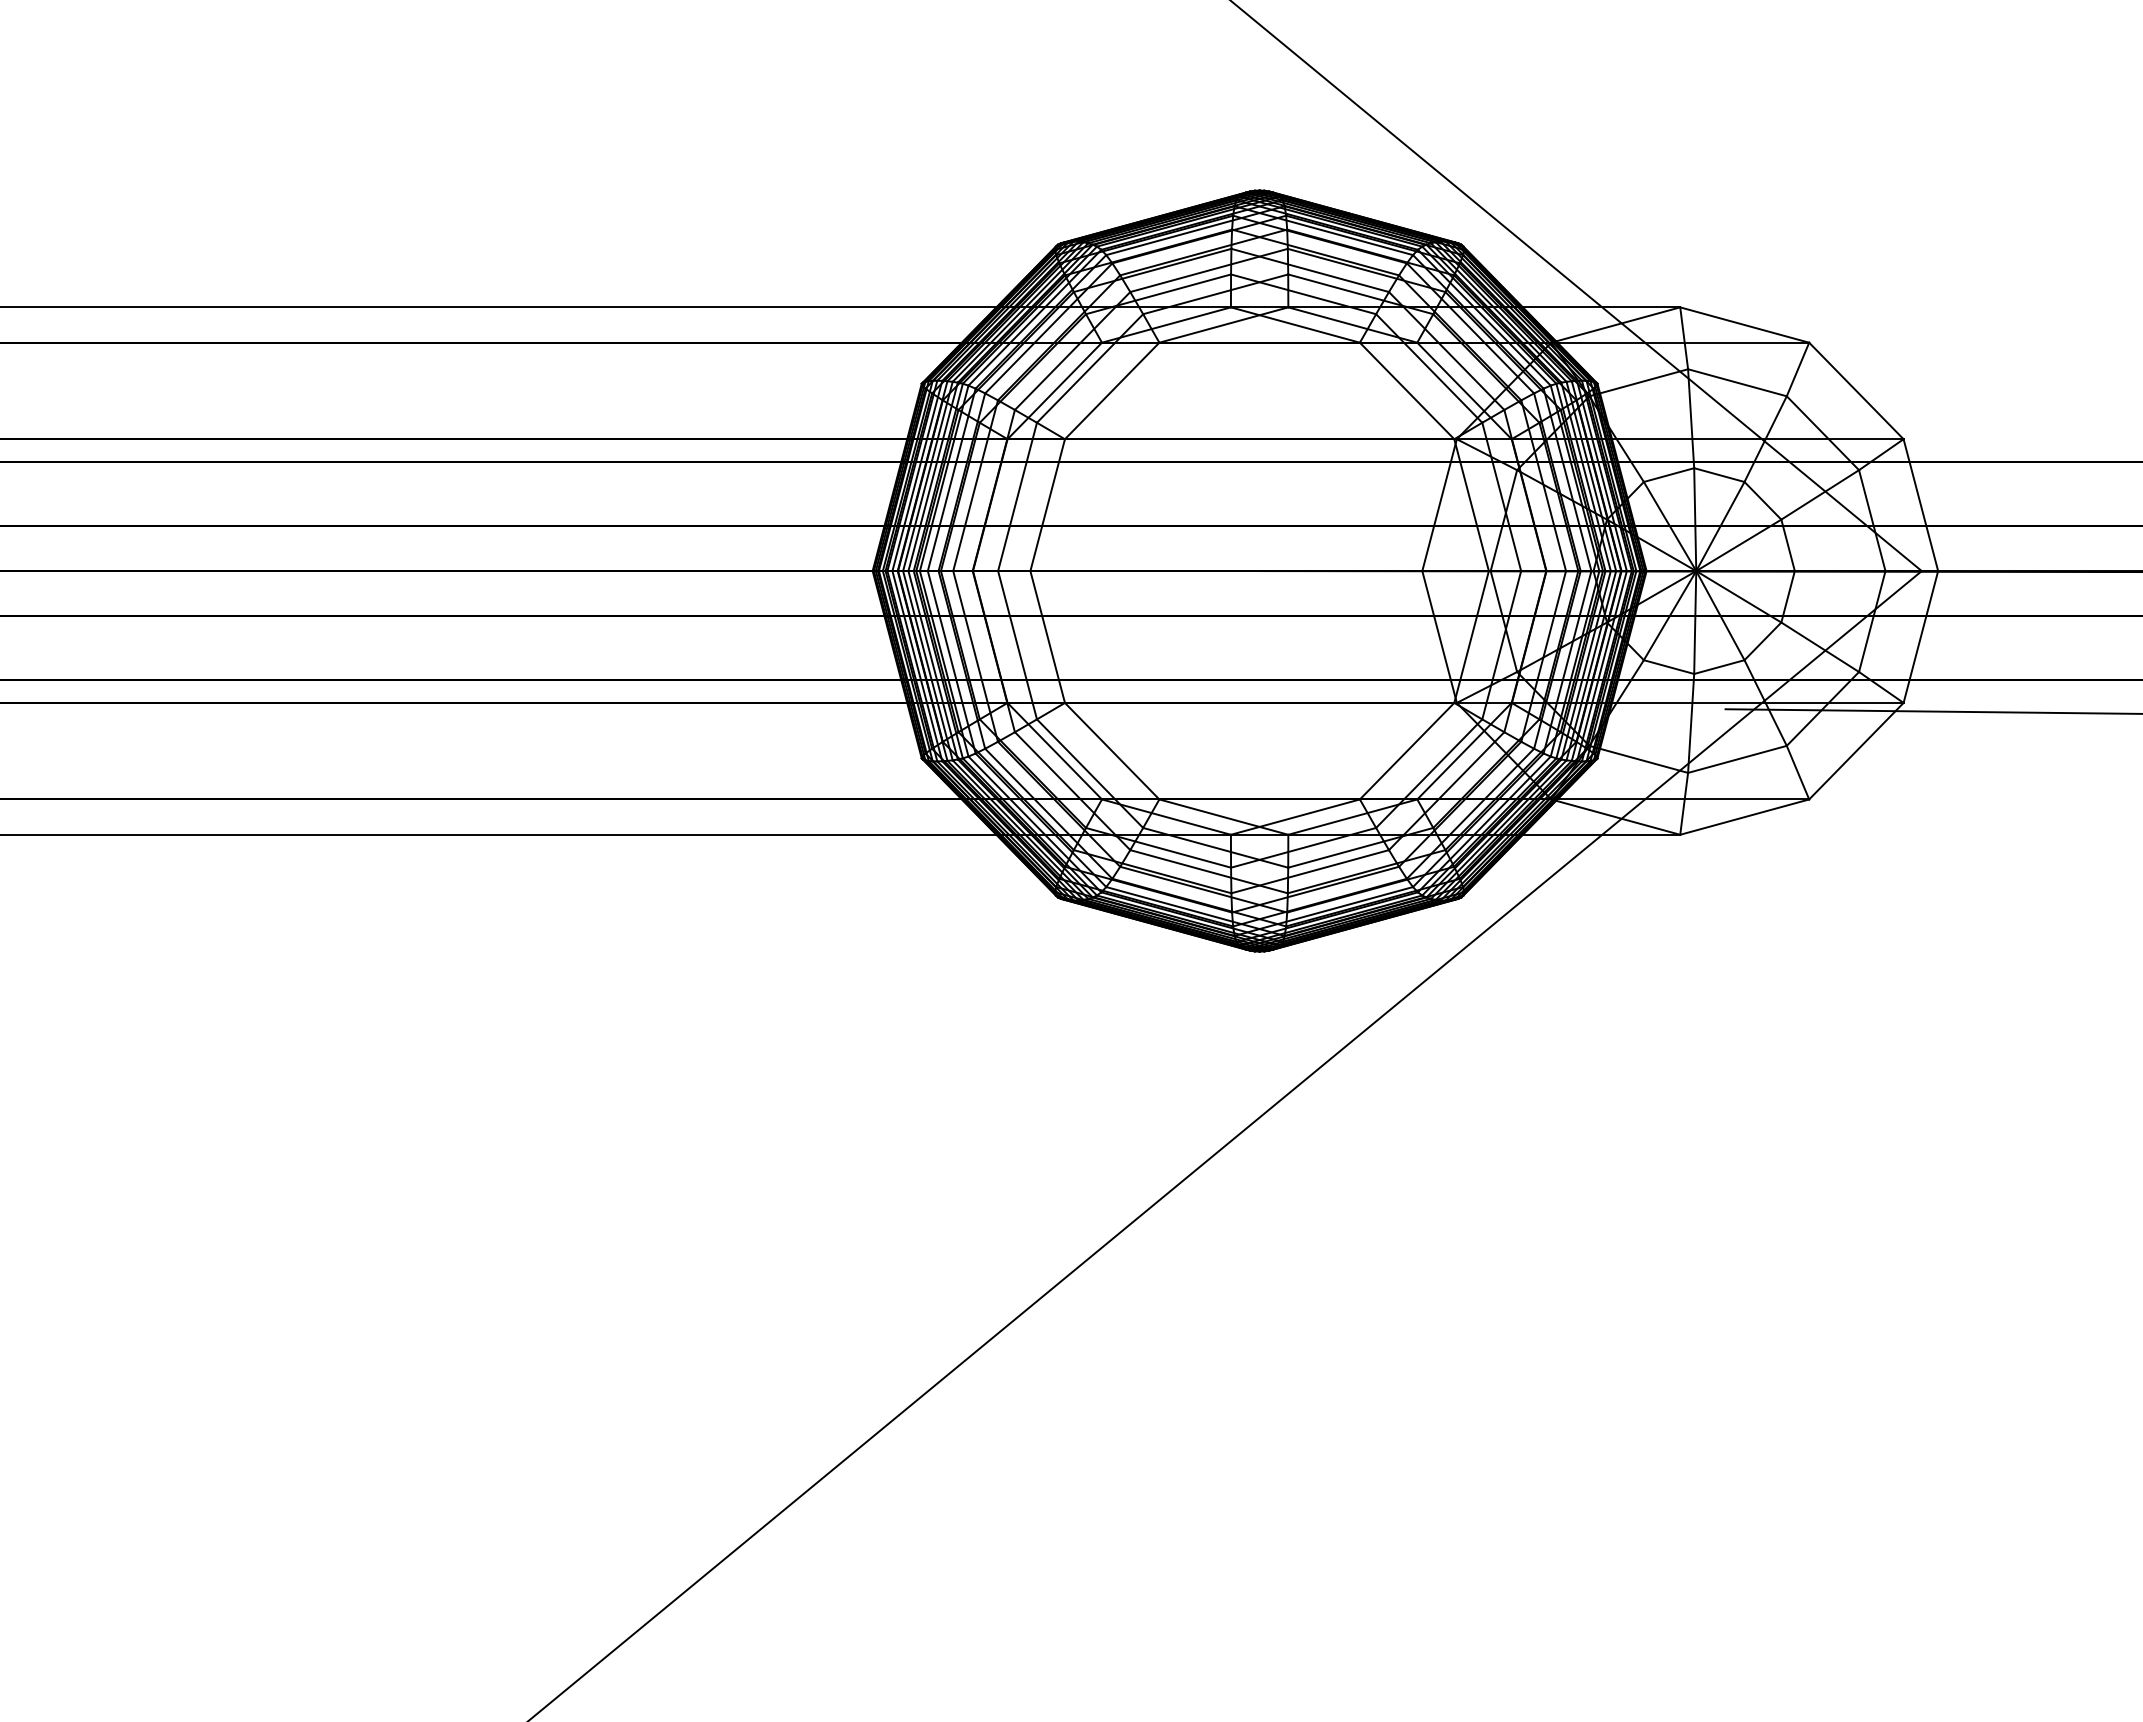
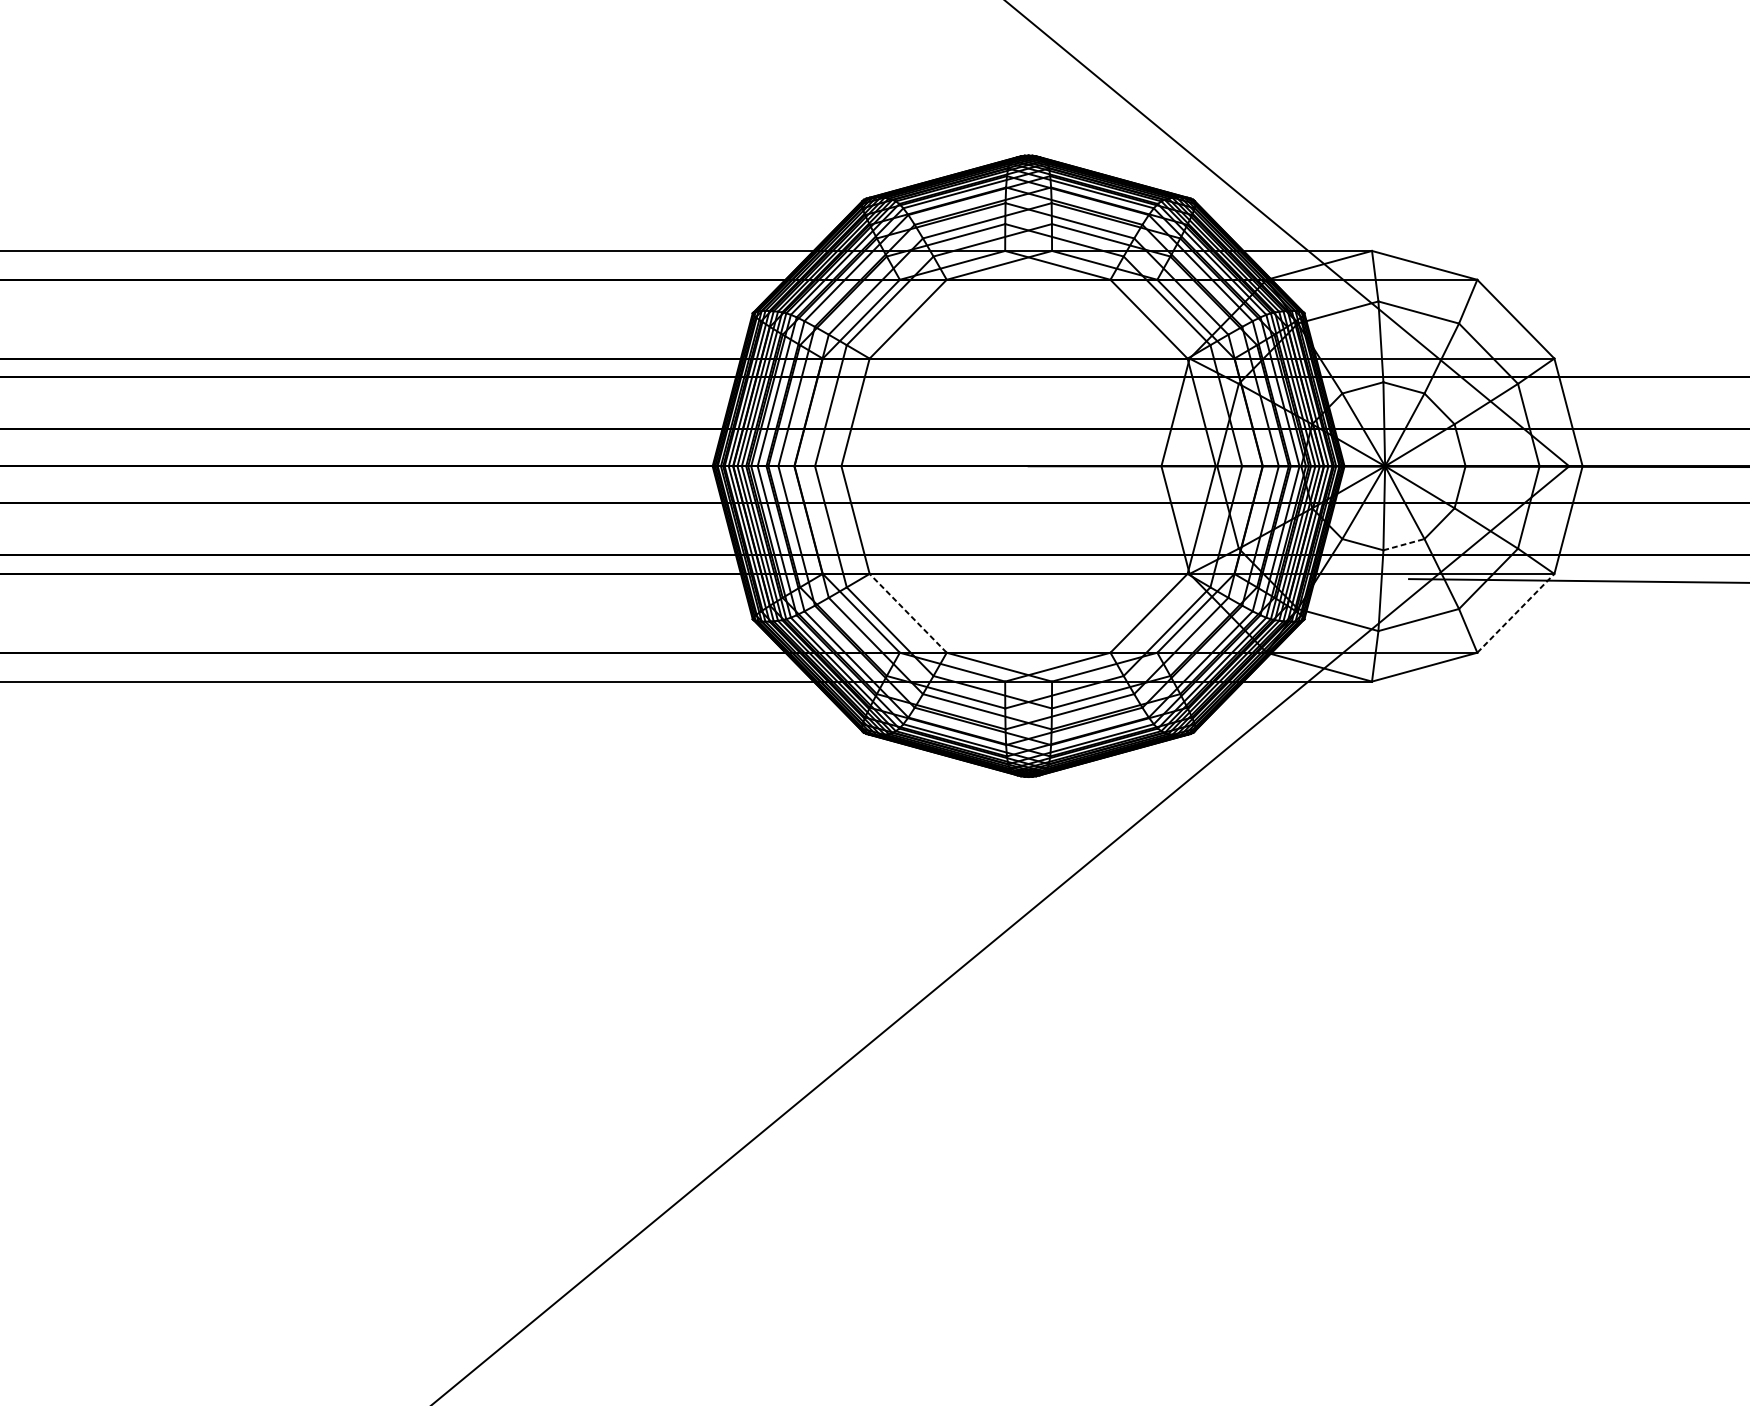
line: (1719, 666) -> (1404, 544), solid -> dashed
line: (1112, 751) -> (908, 613), solid -> dashed
line: (1856, 751) -> (1515, 613), solid -> dashed

